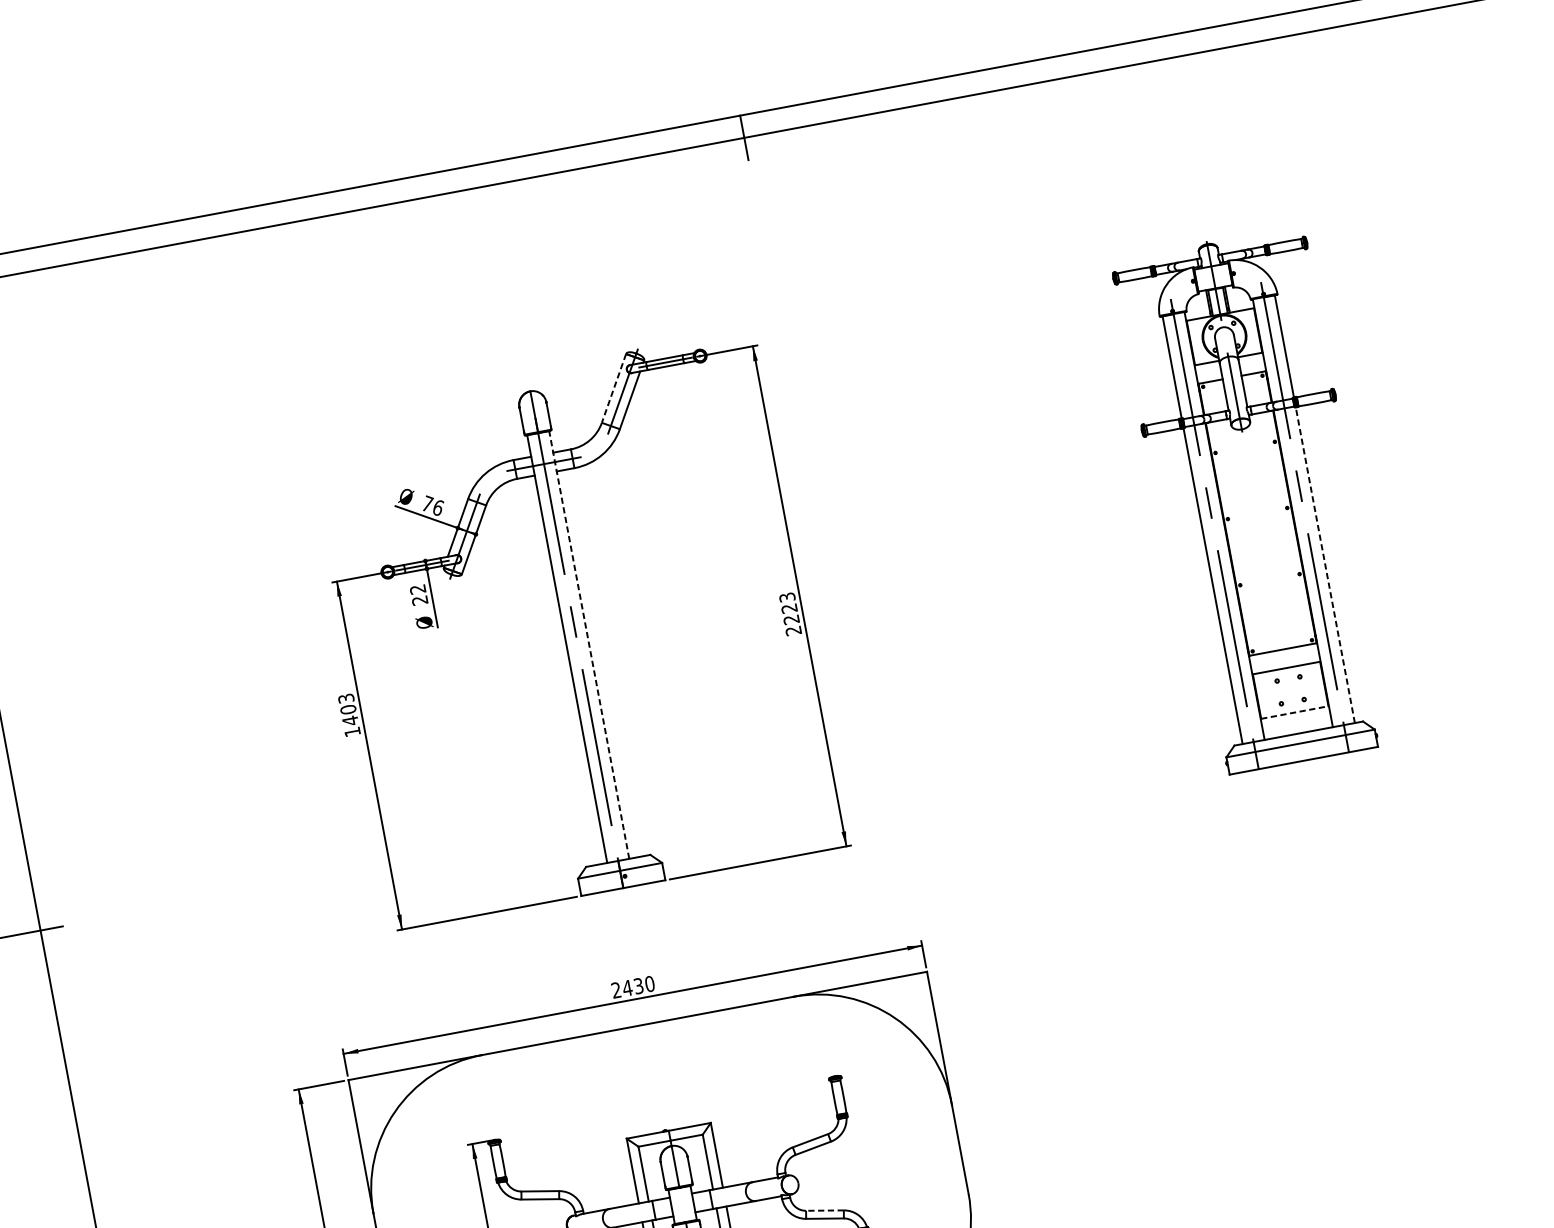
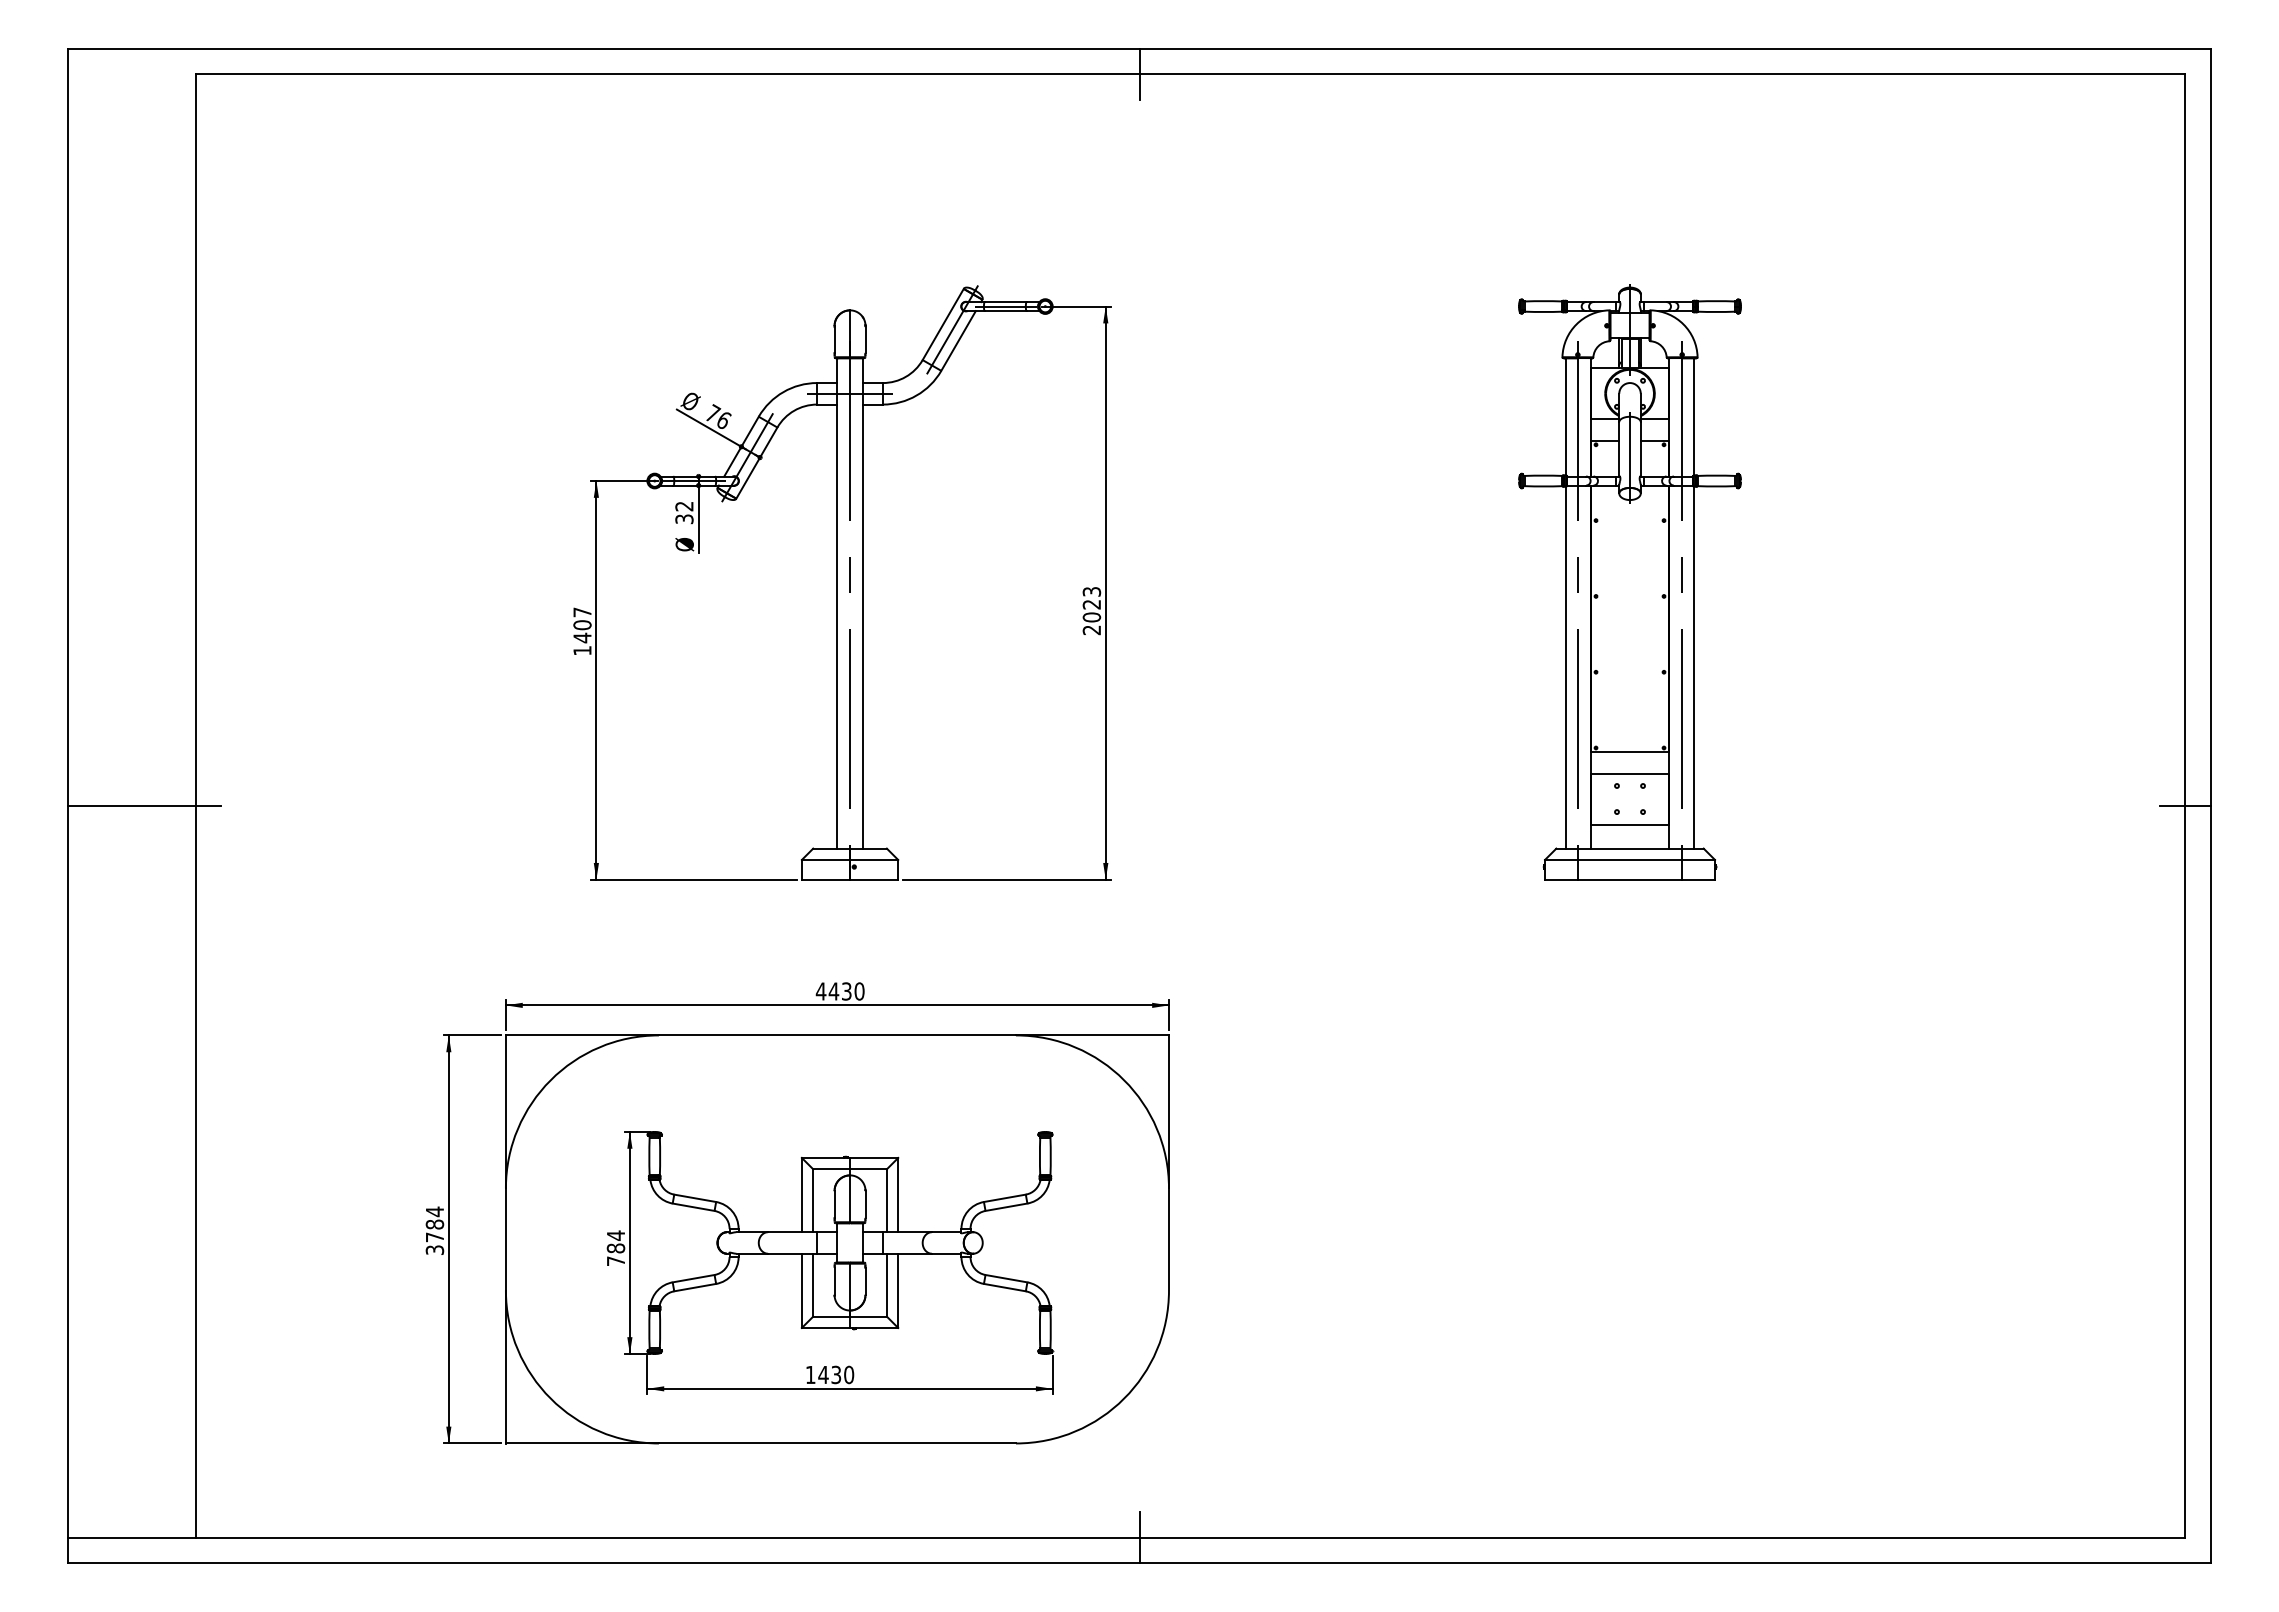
line: (613, 388) -> (942, 324), dashed -> solid
line: (1325, 565) -> (1694, 667), dashed -> solid
text: (419, 599) -> (684, 518), 22 -> 32
text: (791, 619) -> (1091, 617), 2223 -> 2023
line: (589, 645) -> (862, 603), dashed -> solid
text: (346, 698) -> (582, 612), 1403 -> 1407
line: (1295, 712) -> (1630, 824), dashed -> solid
text: (615, 990) -> (820, 991), 2430 -> 4430
line: (824, 1210) -> (1005, 1278), dashed -> solid

